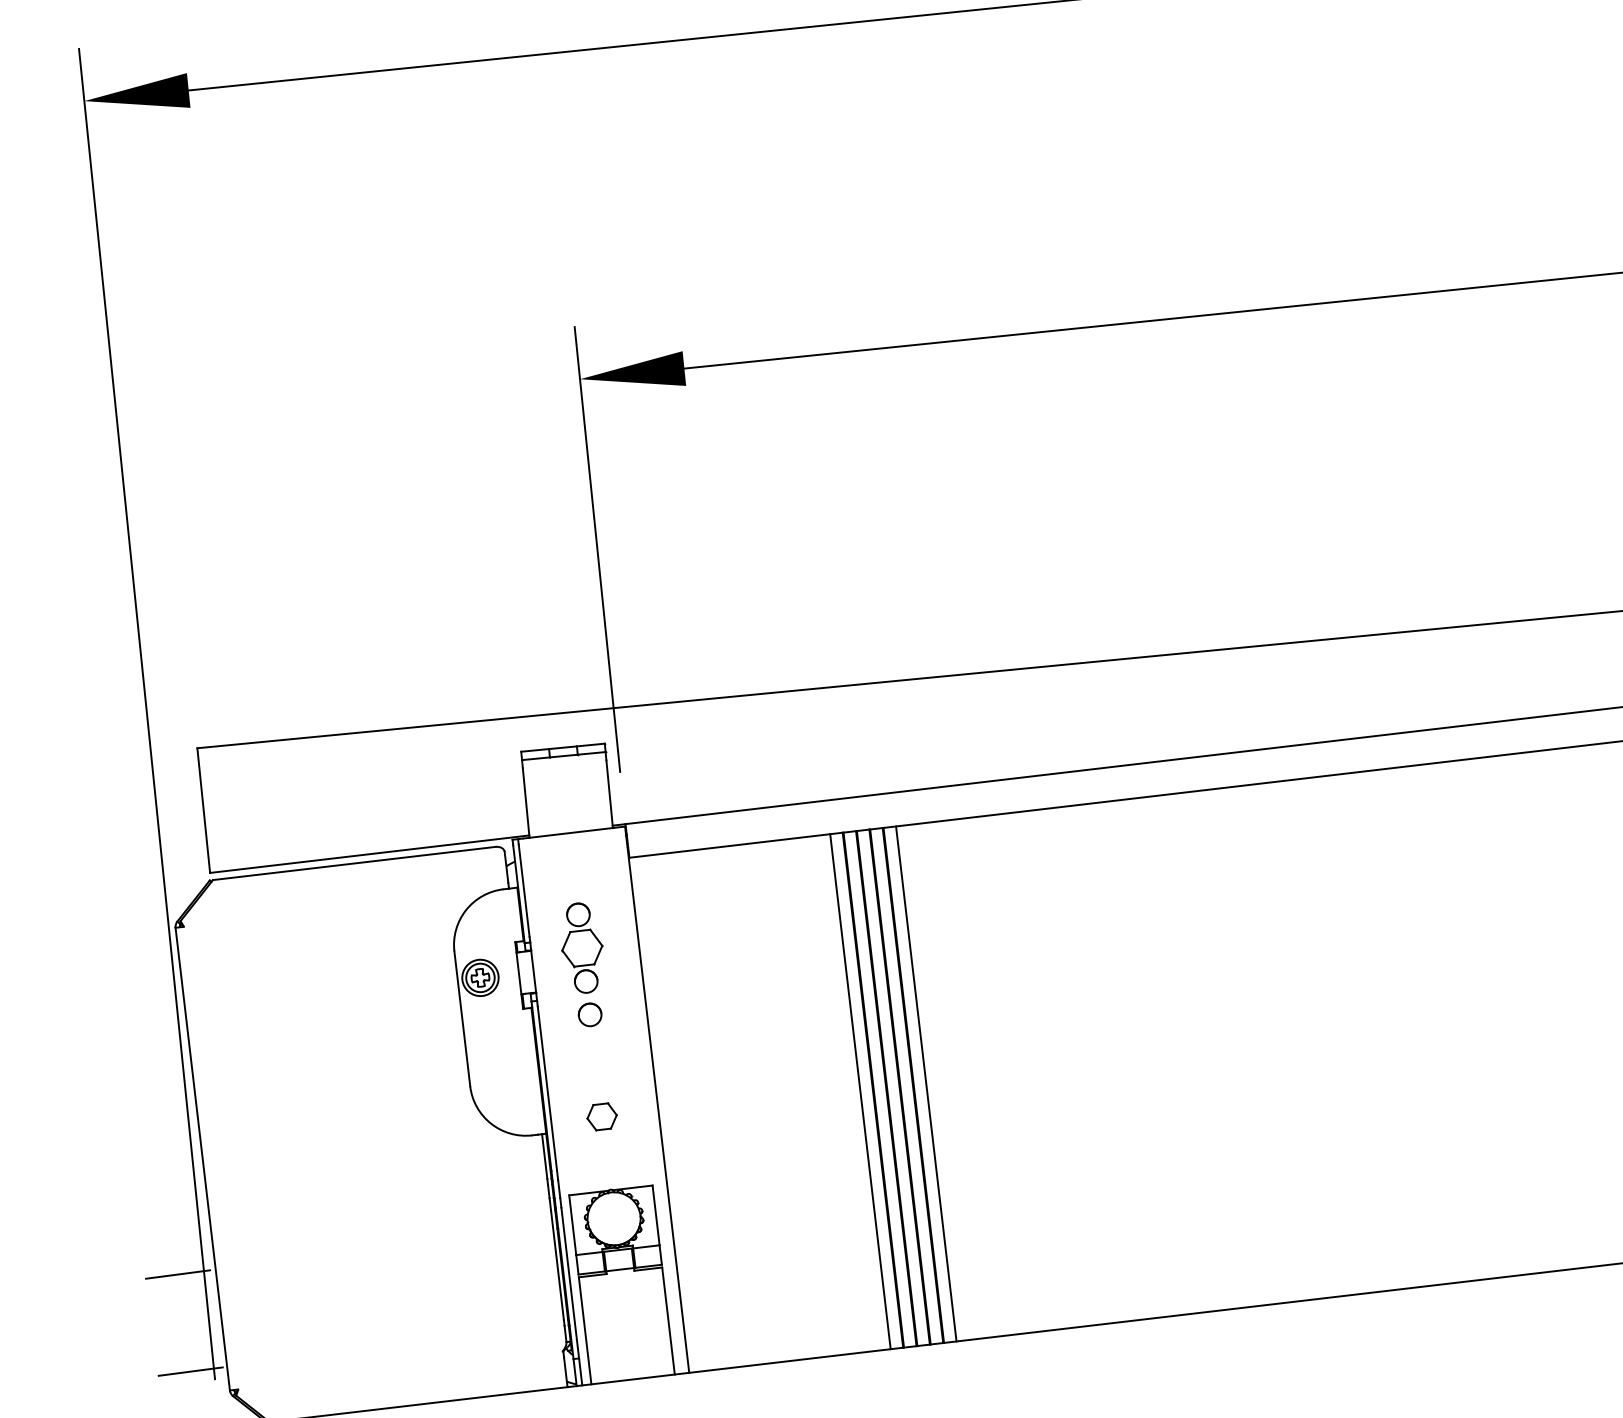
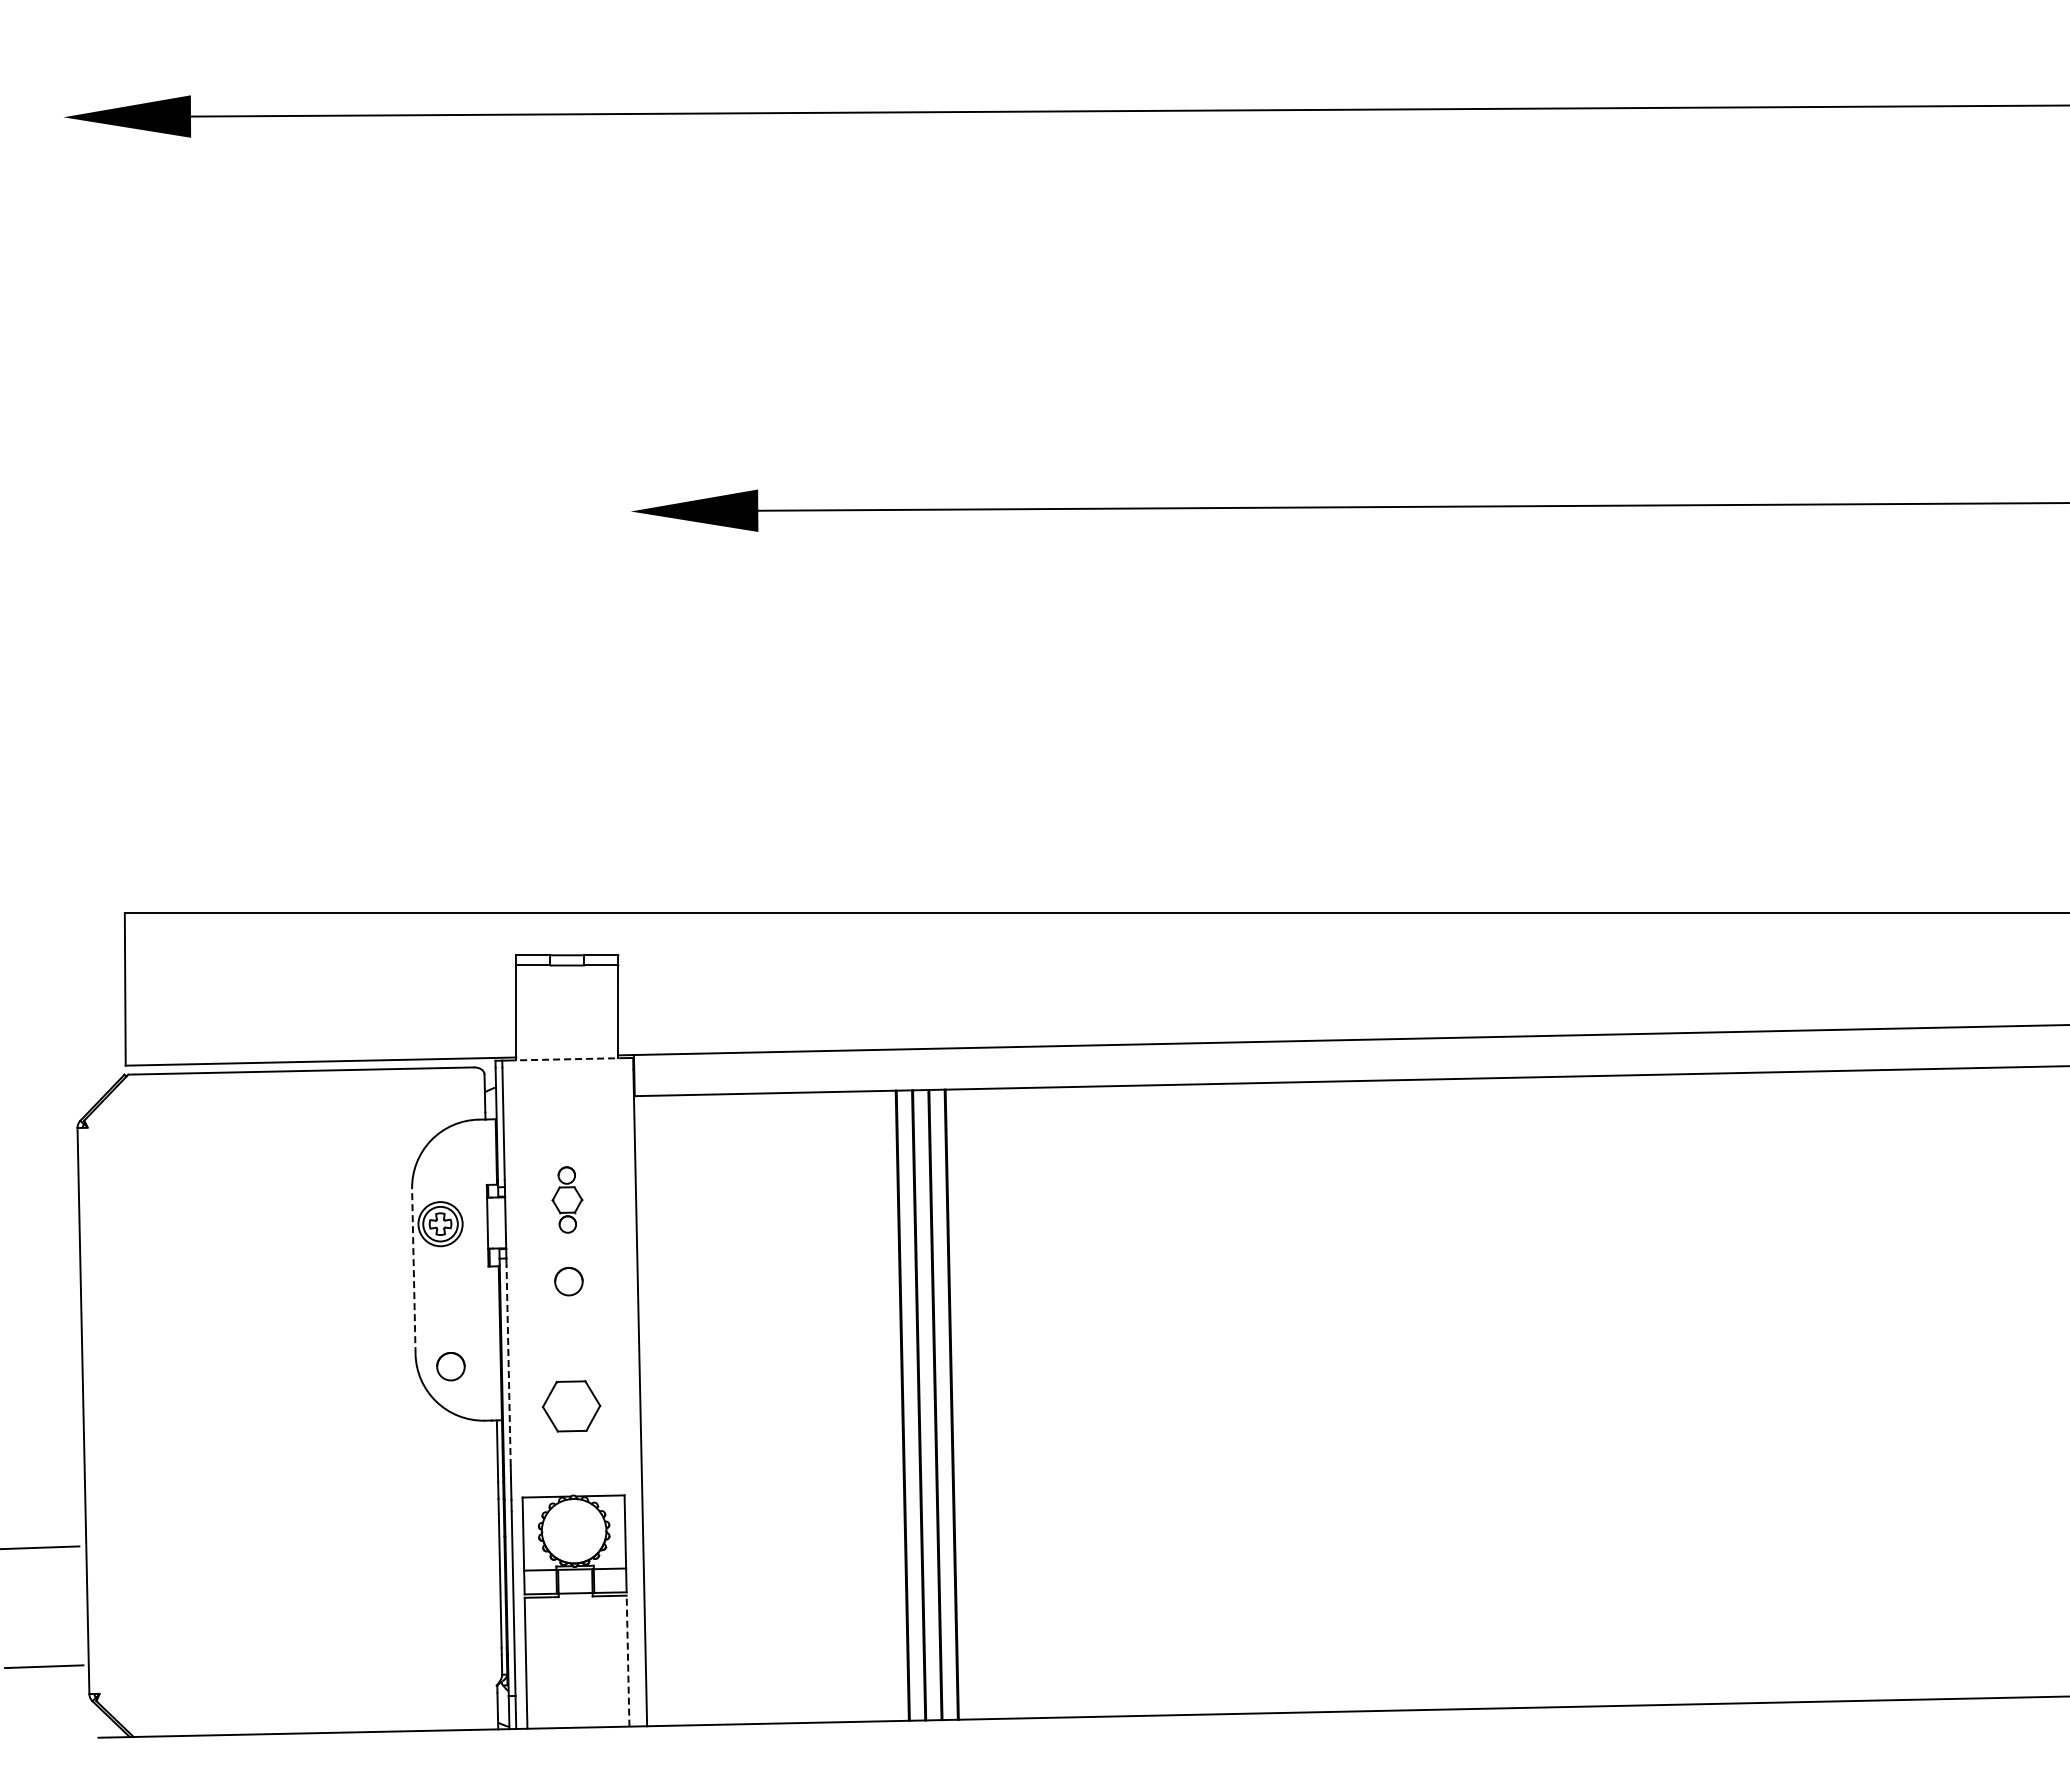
line: (597, 549) -> (631, 719), removed
line: (146, 713) -> (67, 865), removed
line: (568, 833) -> (564, 1059), solid -> dashed
part: (582, 947) -> (567, 1199), size x0.6
line: (462, 1018) -> (413, 1271), solid -> dashed
line: (926, 1084) -> (967, 1404), removed
line: (547, 1088) -> (508, 1365), solid -> dashed
line: (860, 1092) -> (886, 1406), removed
circle: (499, 1093) -> (450, 1366), added
part: (602, 1116) -> (571, 1406), size x1.6
line: (668, 1321) -> (628, 1661), solid -> dashed

